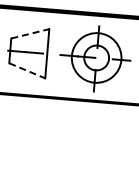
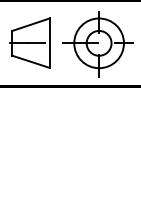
line: (30, 33) -> (31, 24), dashed -> solid
line: (27, 70) -> (31, 61), dashed -> solid

